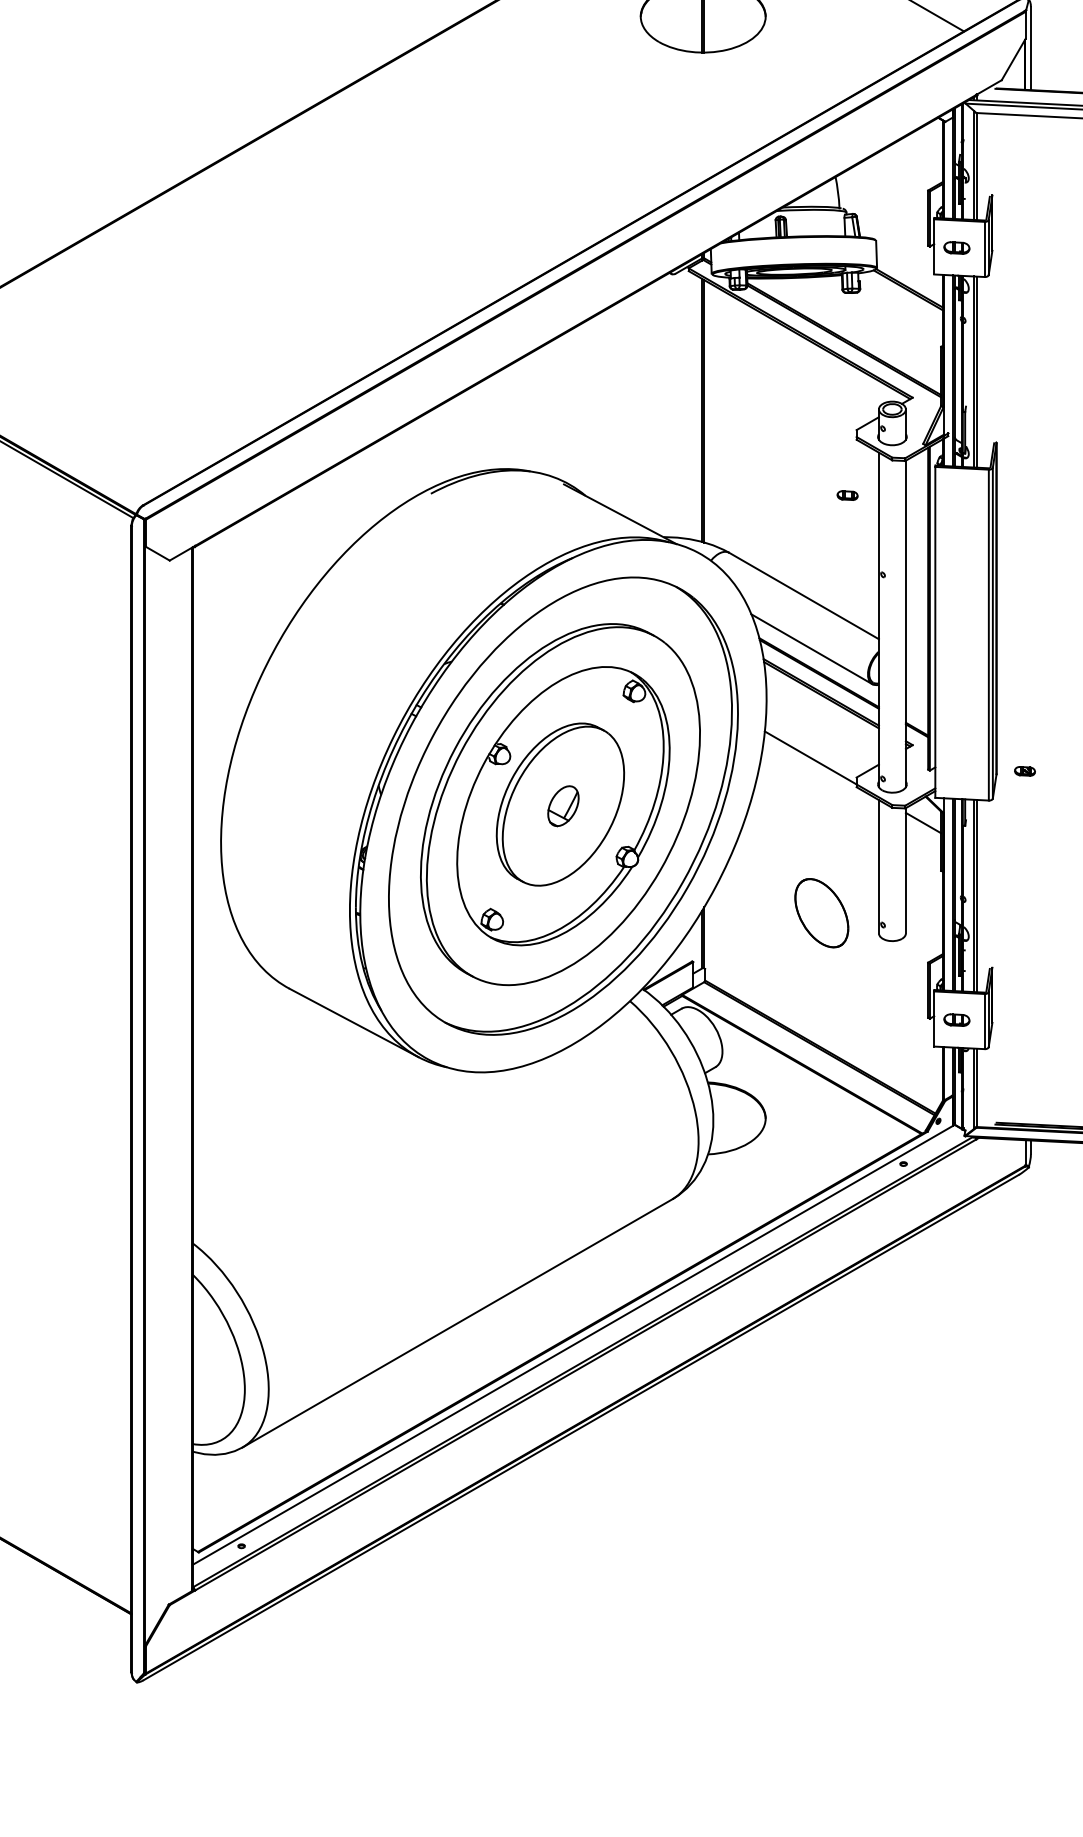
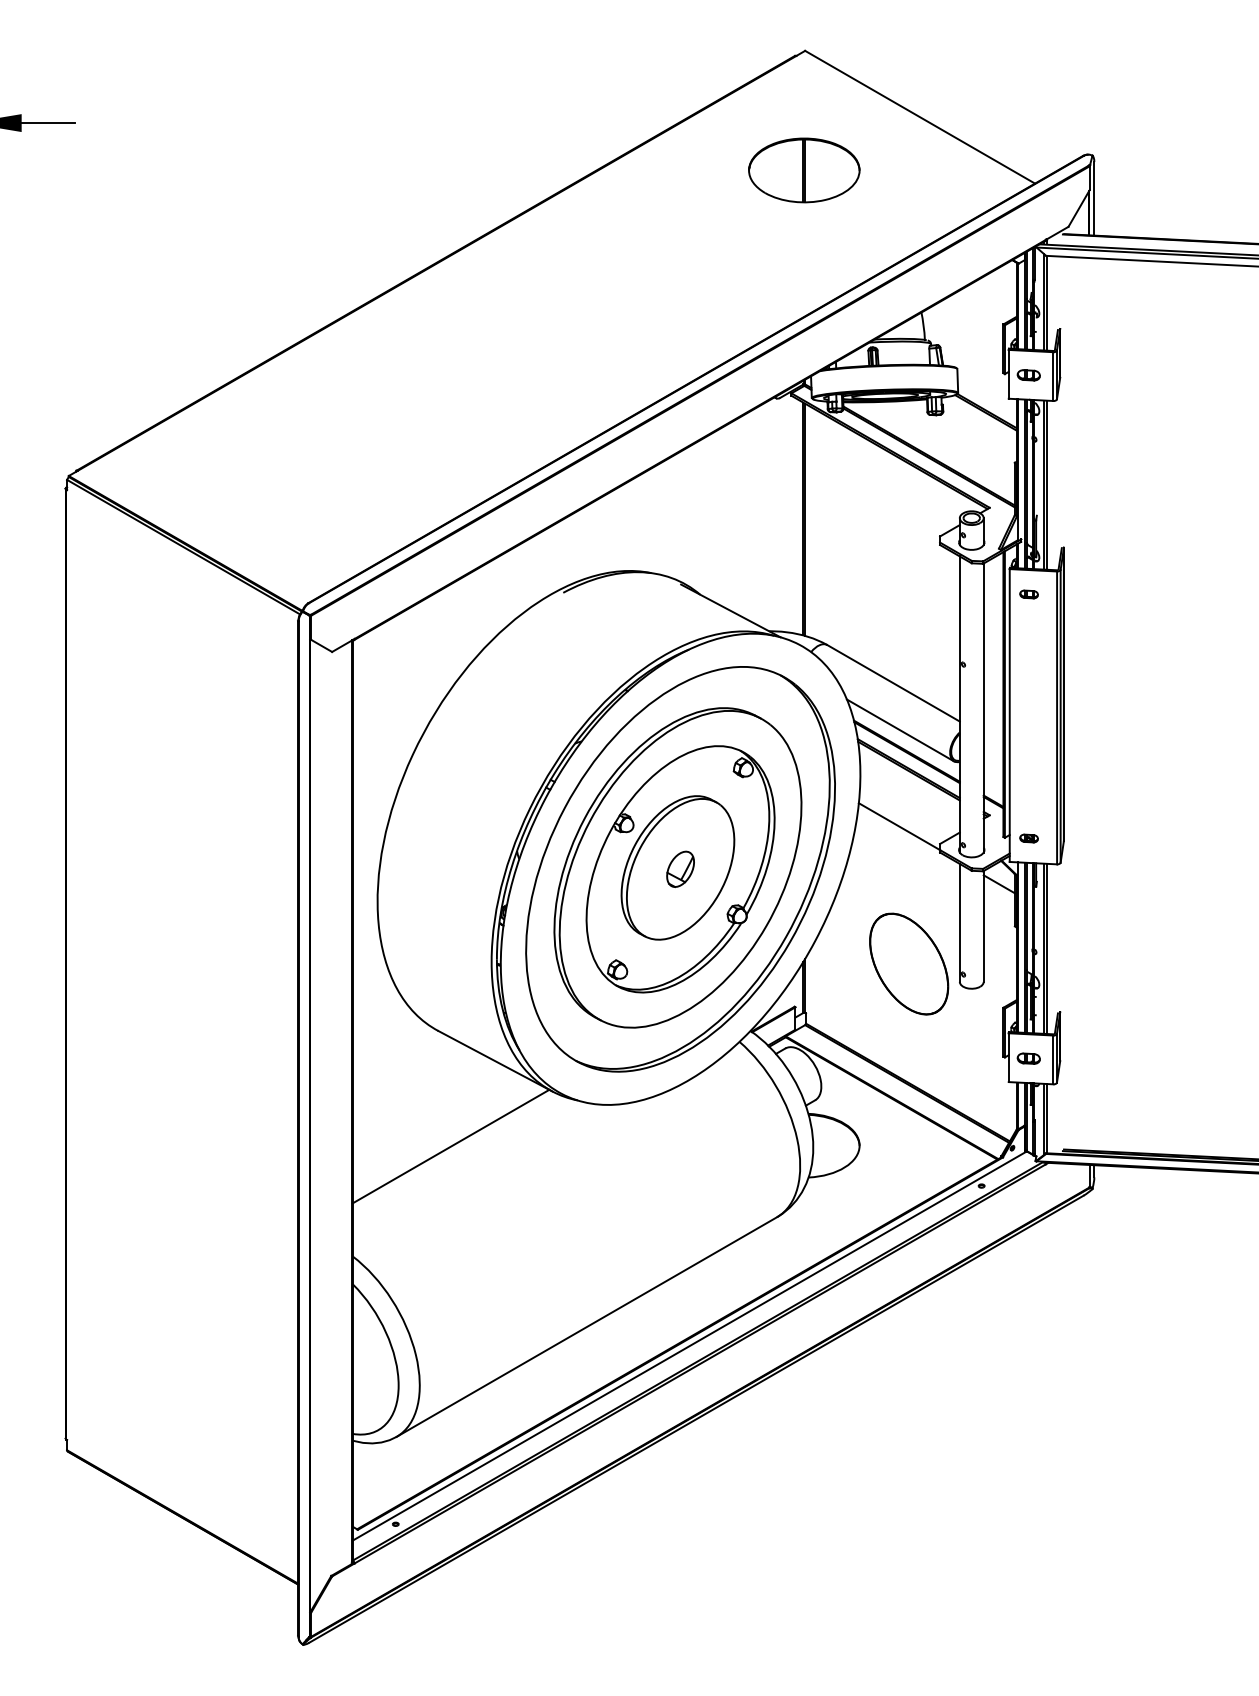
part: (846, 495) -> (1028, 594), moved
part: (1024, 771) -> (1028, 838), moved
part: (822, 912) -> (909, 963), size x1.67
line: (303, 1119) -> (450, 1146), added

